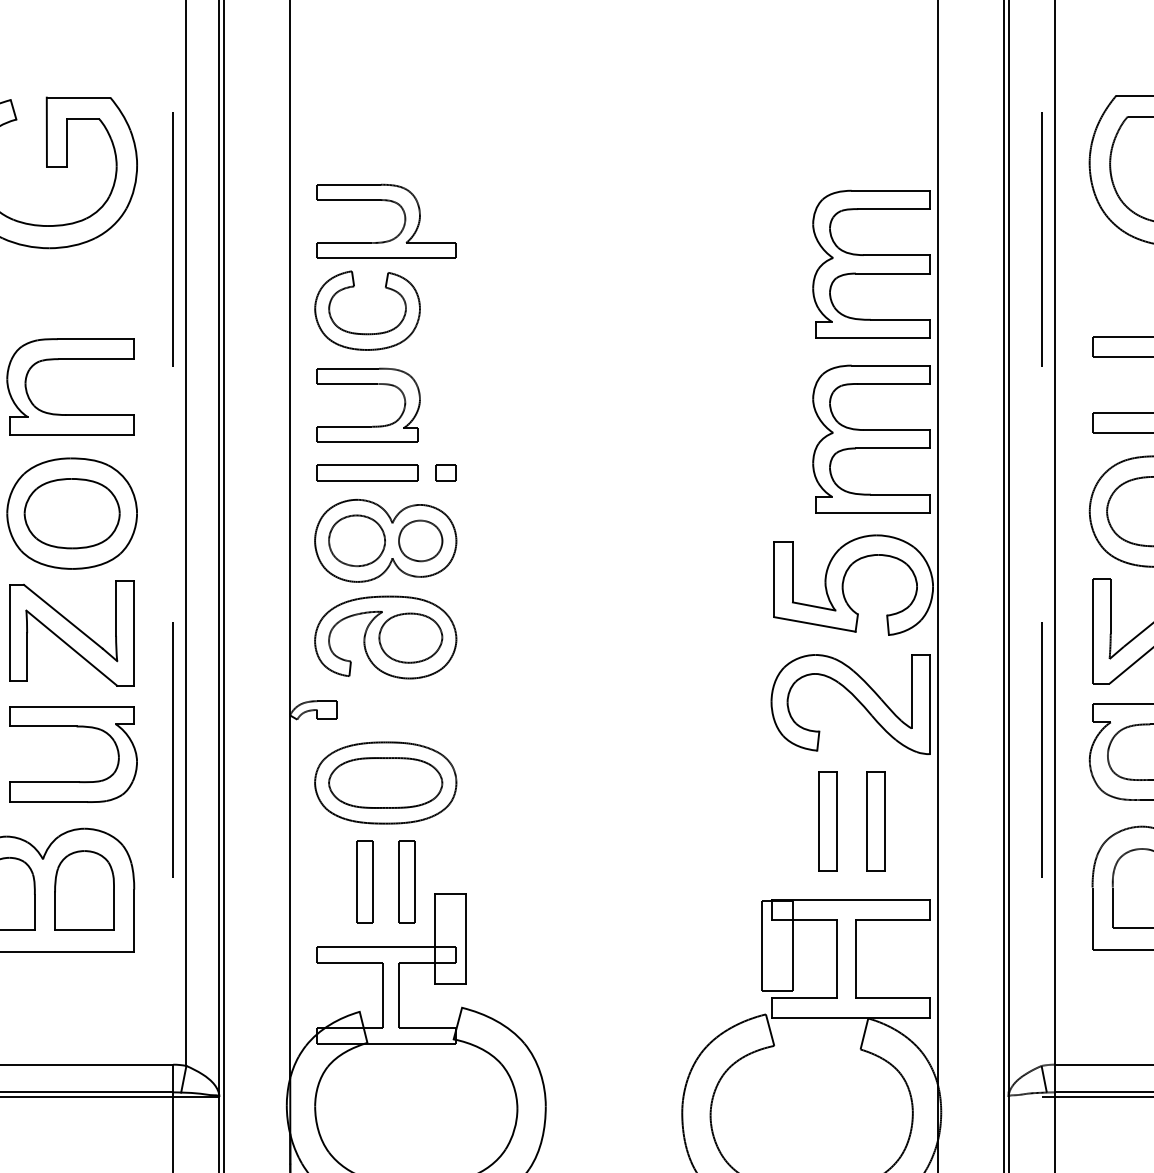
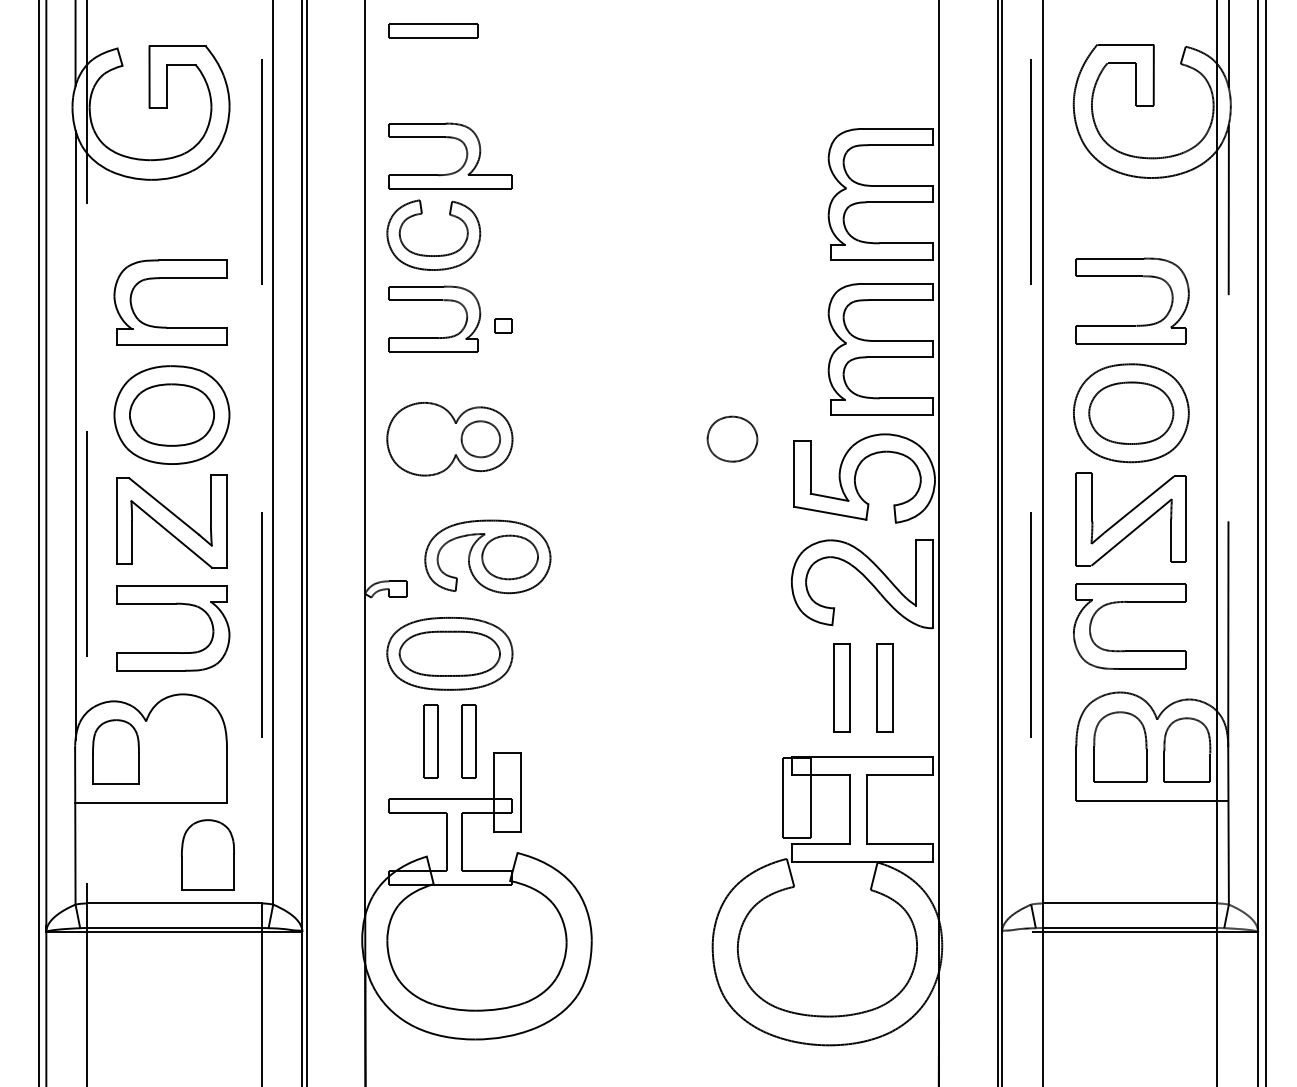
part: (367, 472) -> (433, 30), moved
part: (446, 472) -> (503, 325), moved
part: (357, 540) -> (732, 438), moved
part: (385, 637) -> (487, 556), moved
part: (84, 889) -> (207, 854), moved

